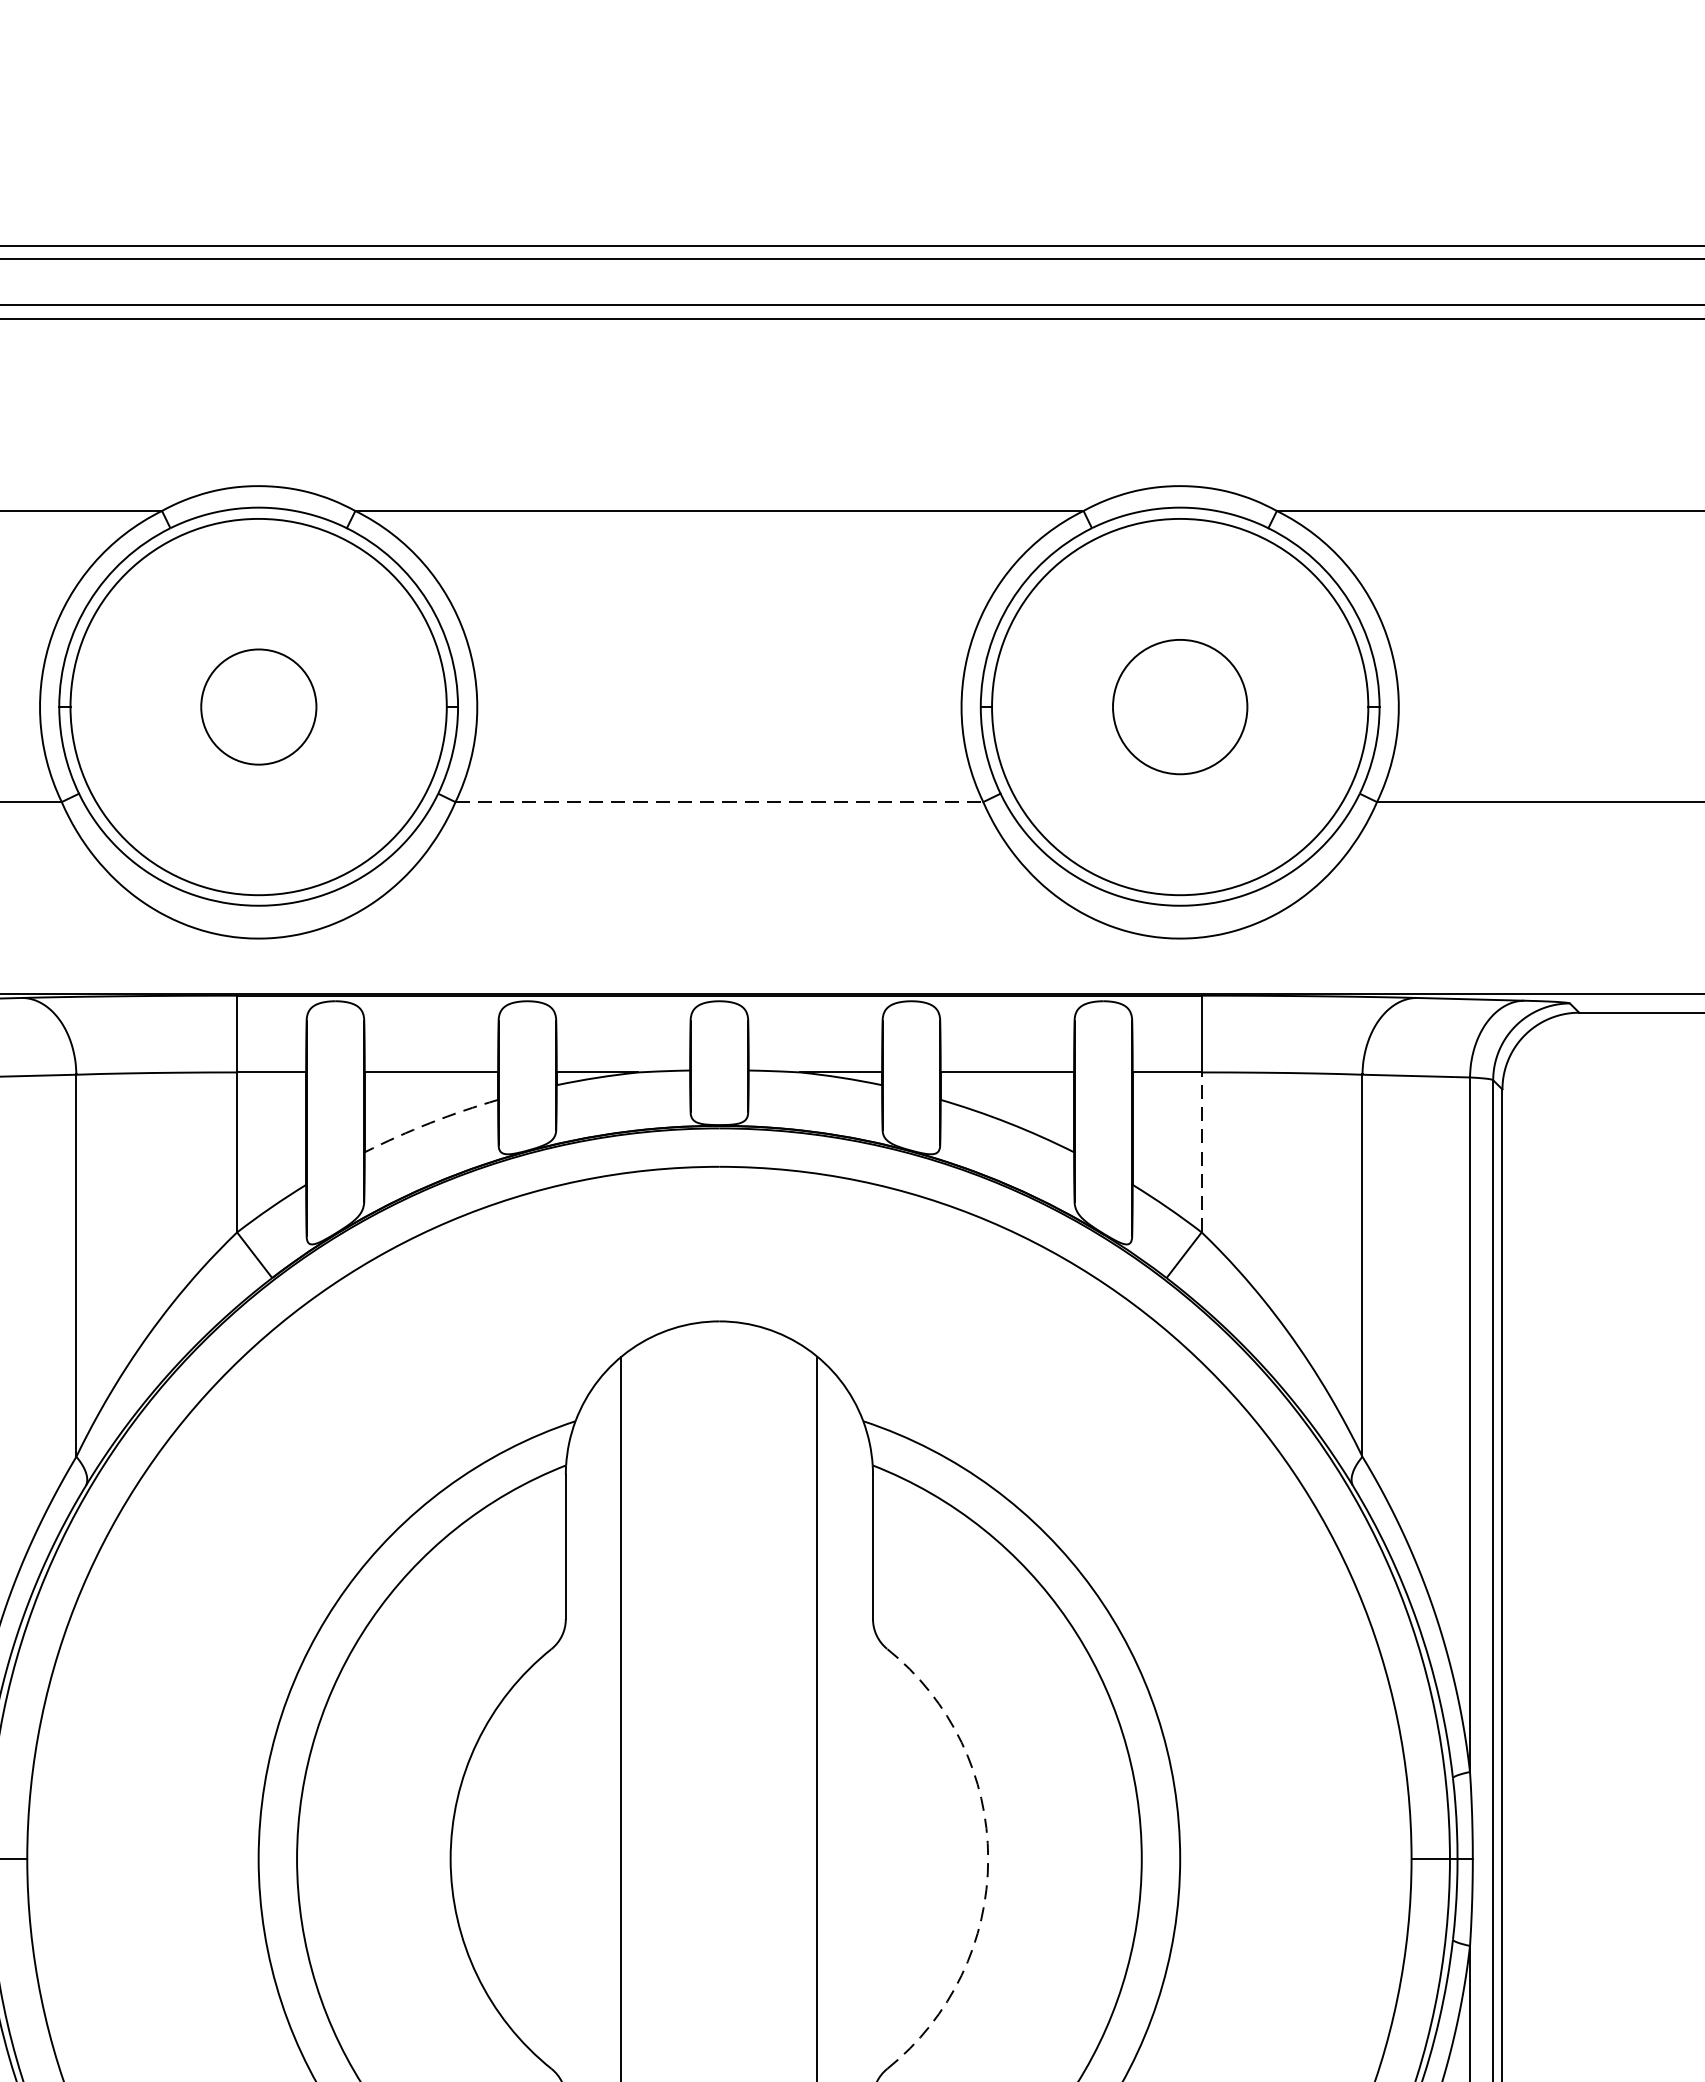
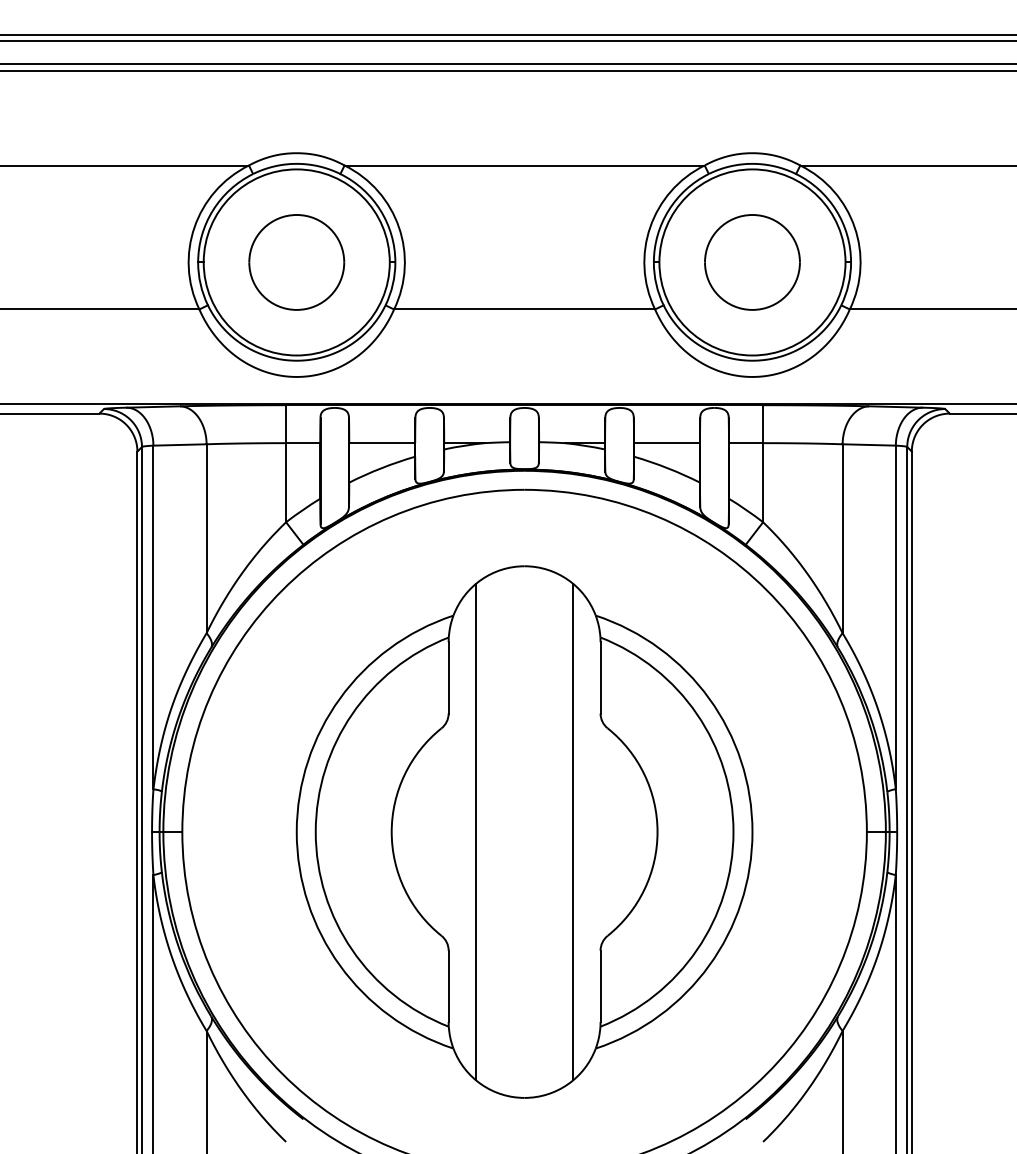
part: (258, 707) -> (296, 262), size x1.67
part: (1180, 707) -> (752, 262), size x1.43
line: (719, 802) -> (524, 309), dashed -> solid
arc: (430, 1123) -> (381, 468), dashed -> solid
line: (1202, 1151) -> (763, 482), dashed -> solid
arc: (988, 1859) -> (657, 832), dashed -> solid

